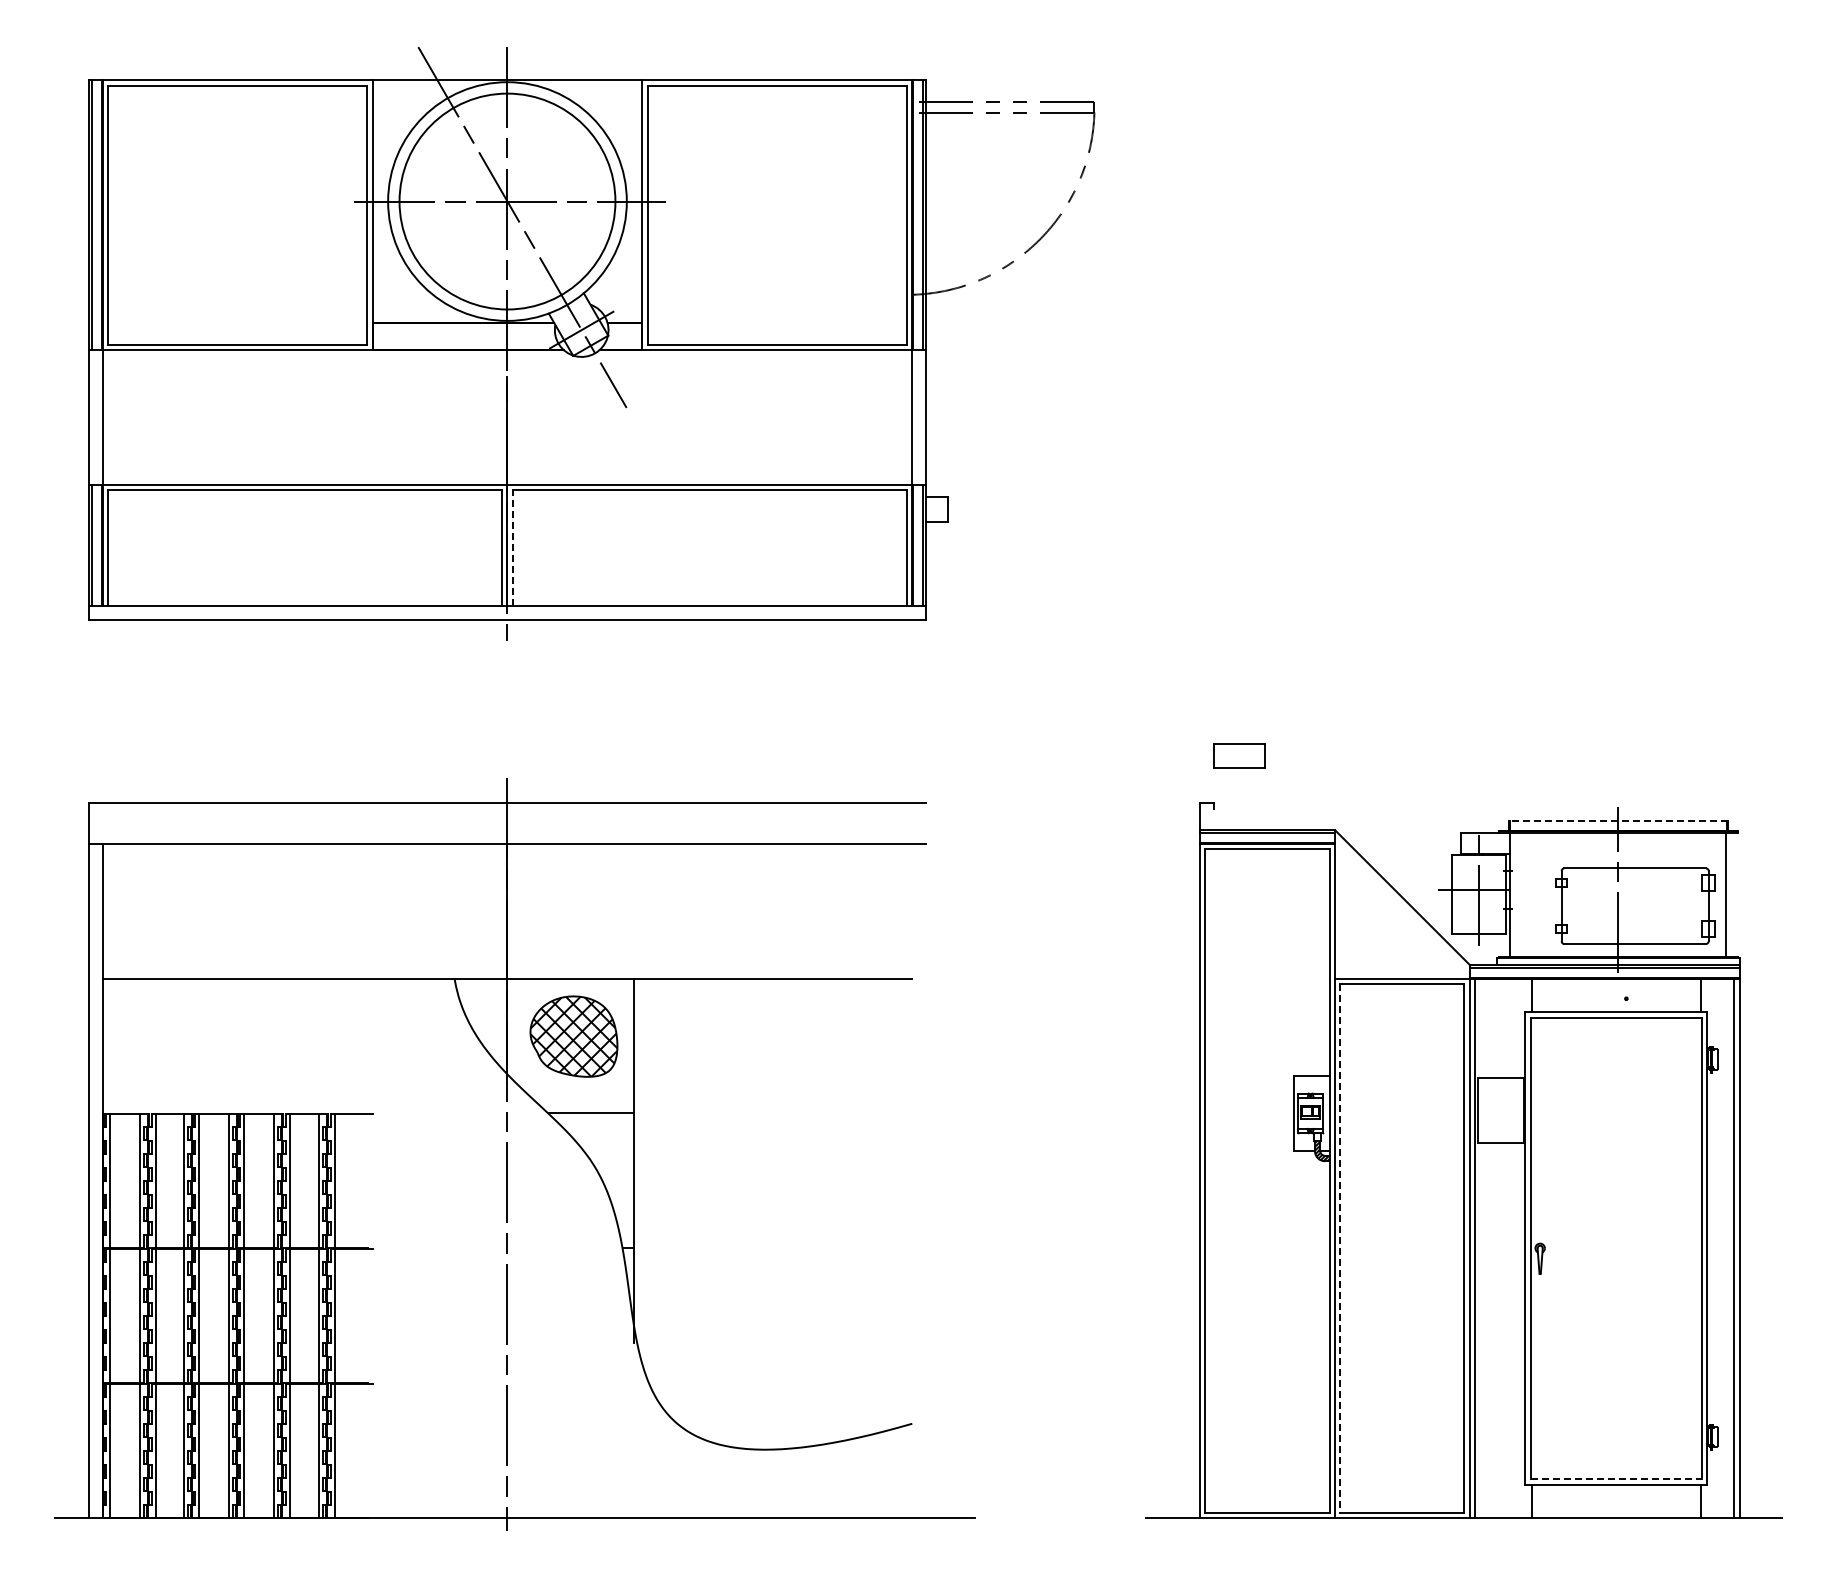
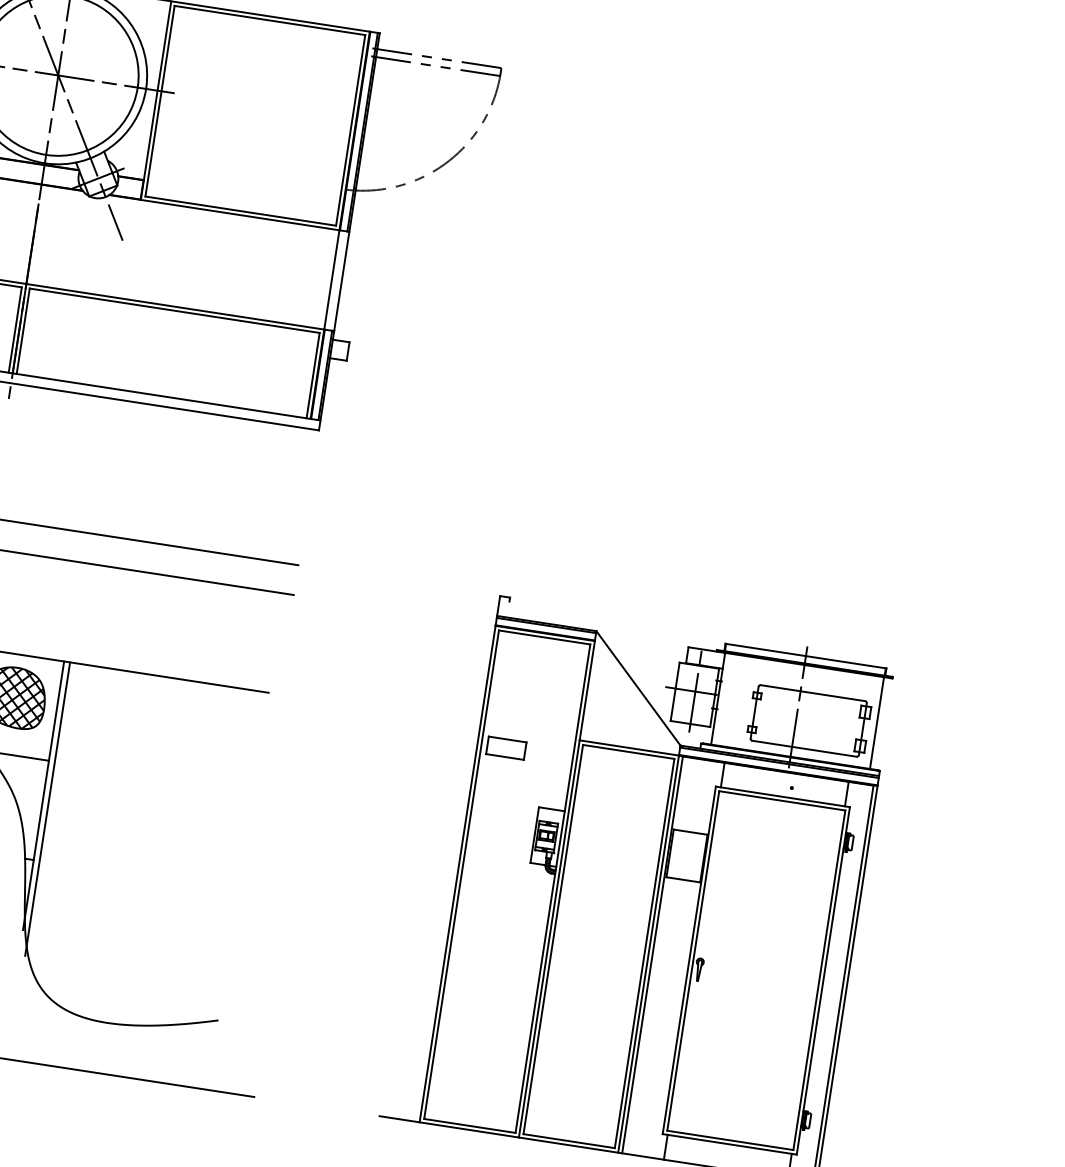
line: (512, 547) -> (23, 330), dashed -> solid
part: (1239, 755) -> (506, 748), moved
line: (1617, 820) -> (805, 655), dashed -> solid
line: (642, 1177) -> (47, 808), added
line: (1340, 1248) -> (553, 939), dashed -> solid
line: (1616, 1479) -> (730, 1140), dashed -> solid

